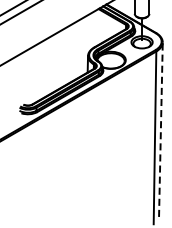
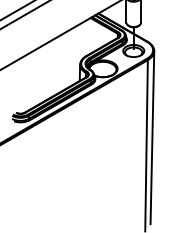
line: (161, 129) -> (152, 137), dashed -> solid

